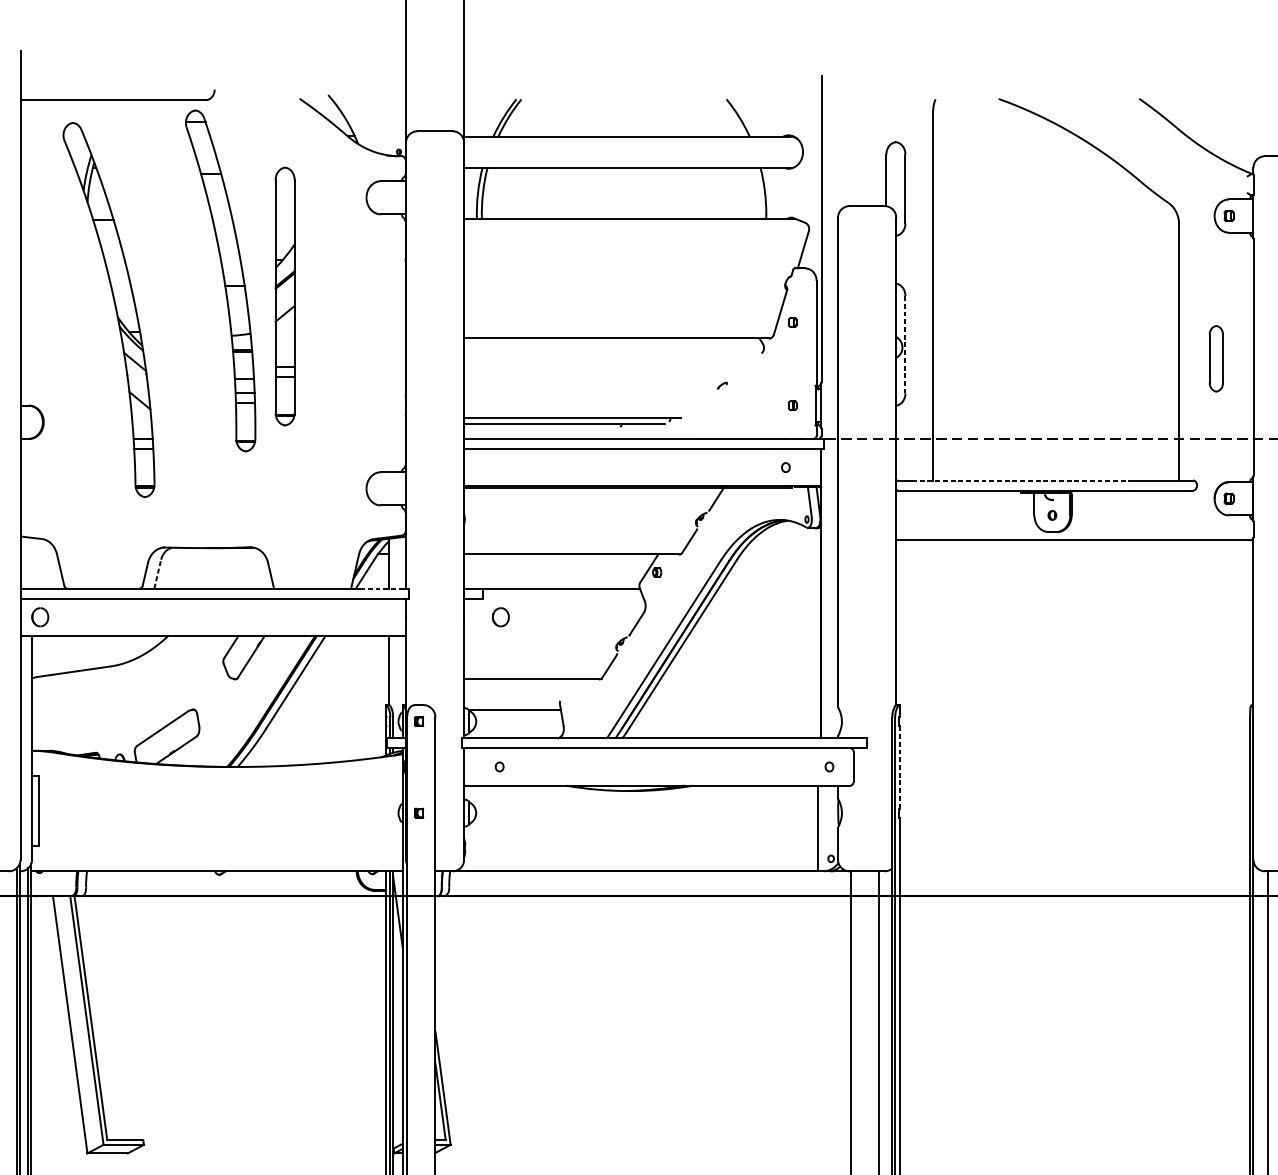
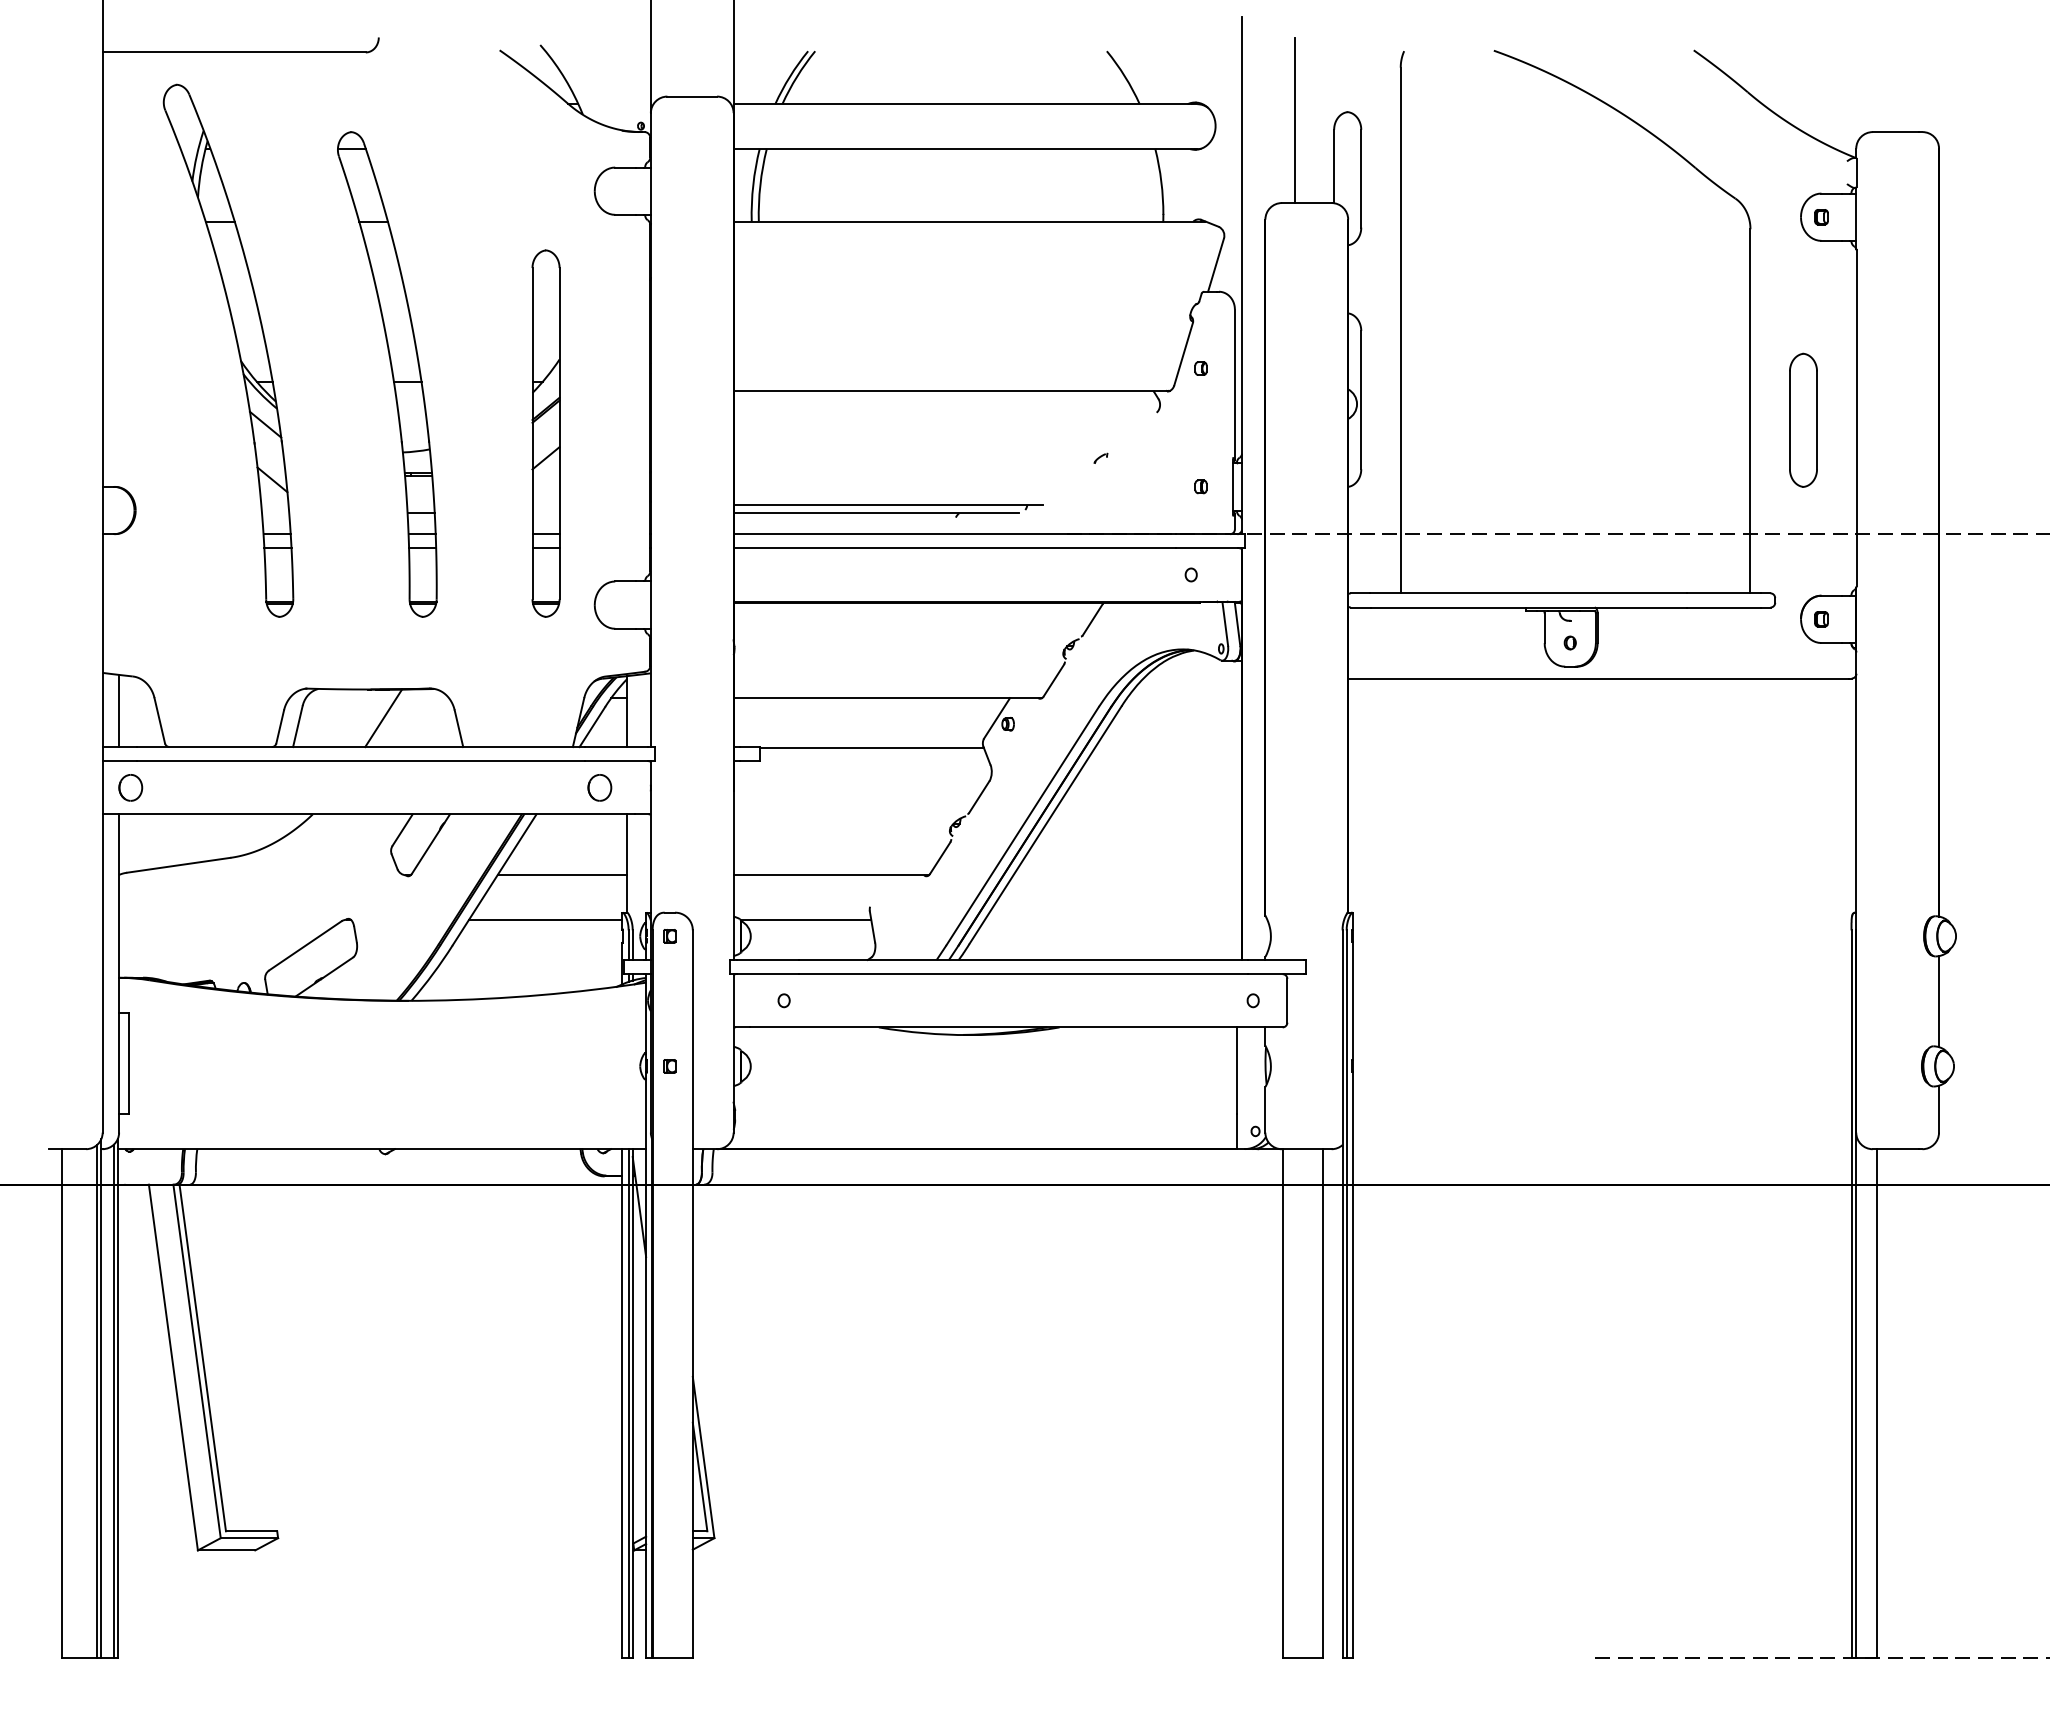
line: (858, 148) -> (1294, 120), added
part: (220, 280) -> (387, 374), moved
part: (284, 296) -> (545, 433), moved
line: (905, 344) -> (1361, 400), dashed -> solid
part: (1216, 358) -> (1803, 419), size x1.43
line: (1023, 480) -> (1529, 593), dashed -> solid
line: (32, 562) -> (119, 710), added
line: (217, 568) -> (383, 718), added
line: (157, 574) -> (297, 726), dashed -> solid
line: (381, 588) -> (615, 747), dashed -> solid
part: (500, 617) -> (599, 787), moved
line: (343, 678) -> (562, 875), added
line: (331, 709) -> (545, 919), added
line: (899, 767) -> (1352, 1001), dashed -> solid

